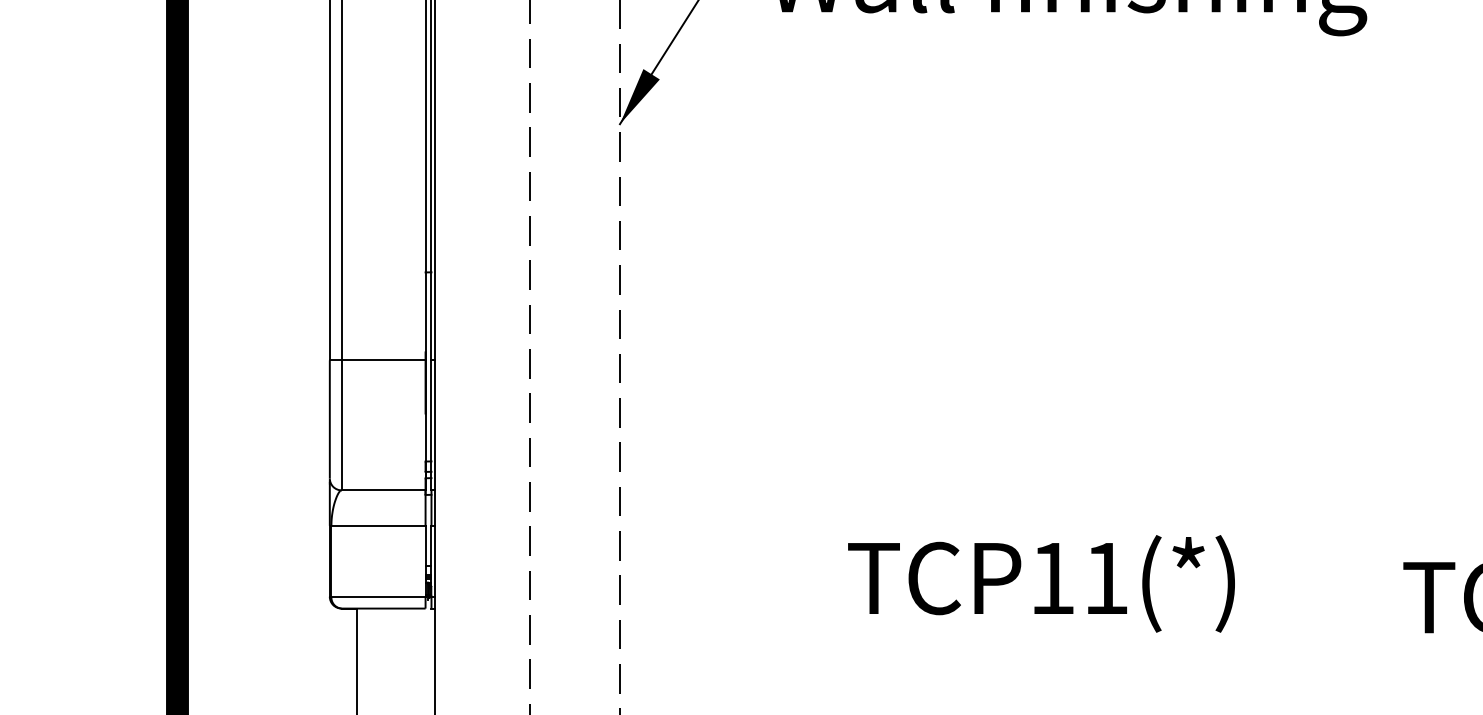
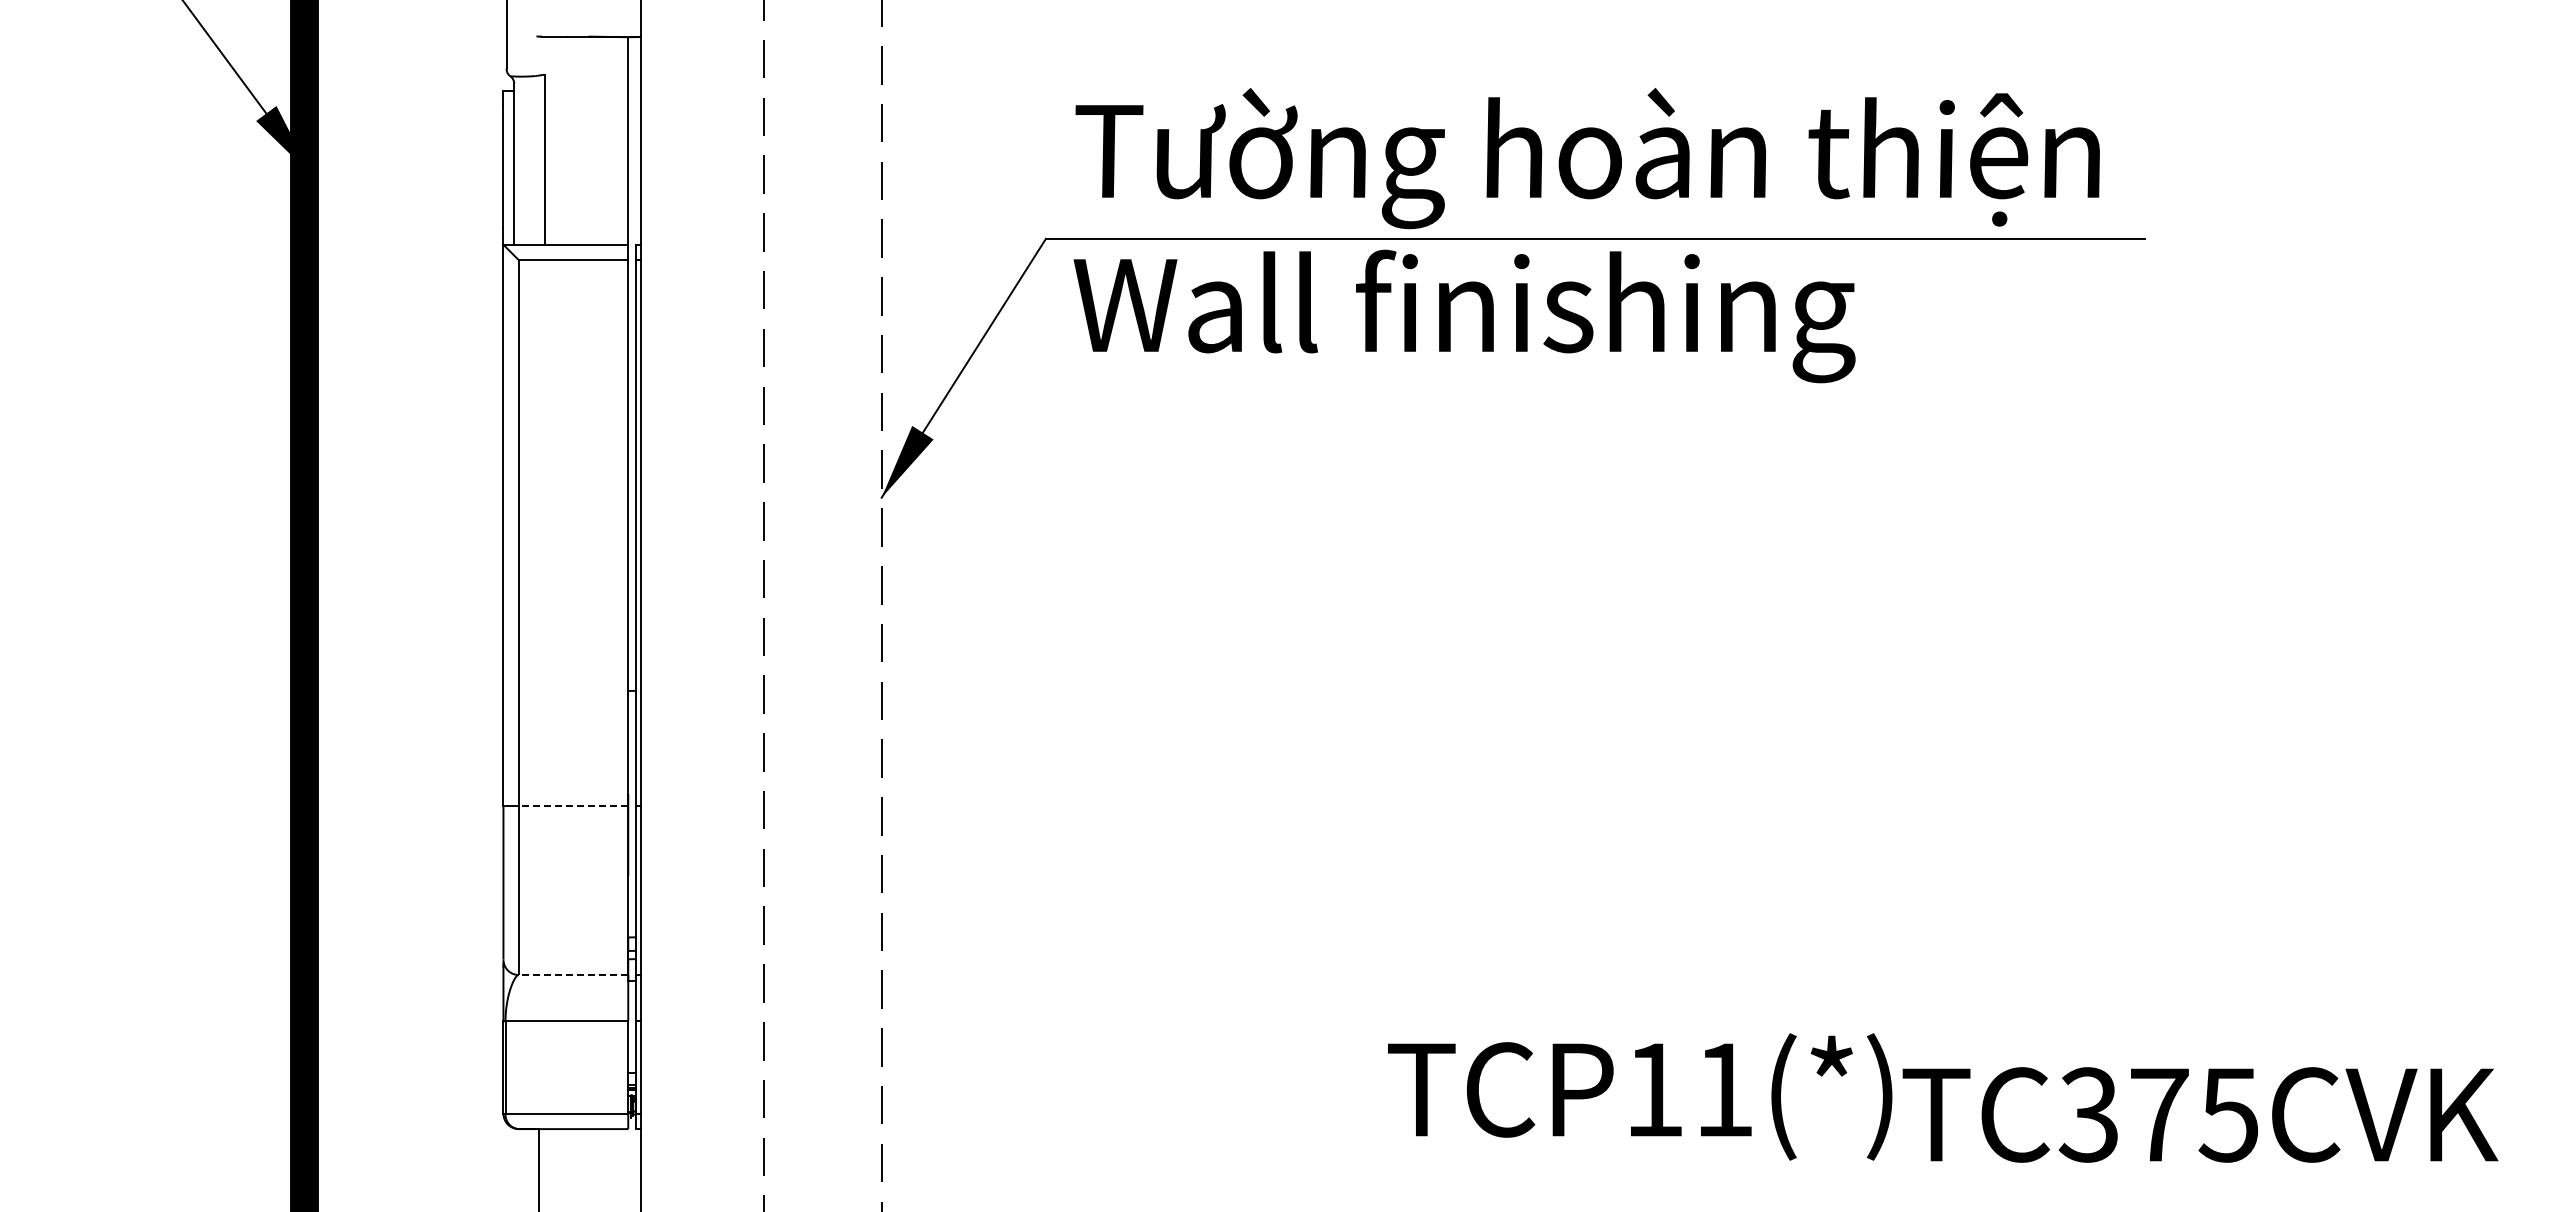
line: (383, 360) -> (573, 805), solid -> dashed
line: (383, 490) -> (573, 975), solid -> dashed
text: (1041, 583) -> (1640, 1096), moved

